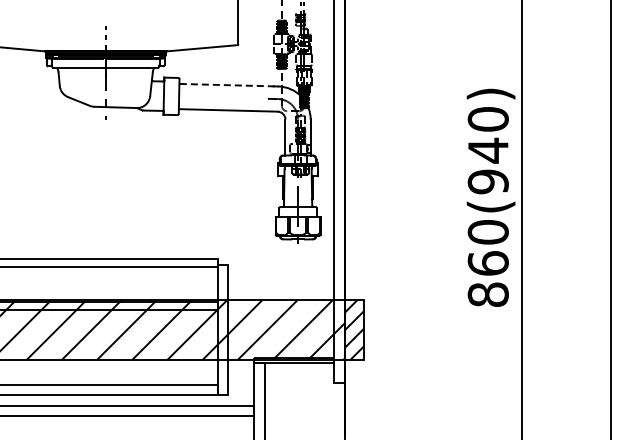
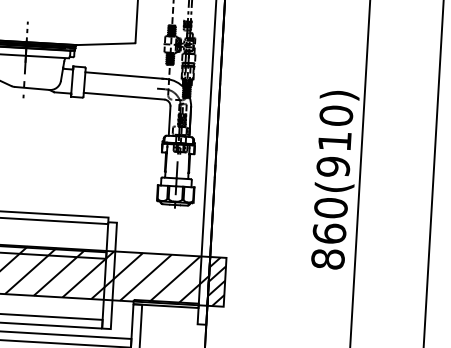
line: (227, 85) -> (124, 75), dashed -> solid
text: (488, 150) -> (334, 141), 860(940) -> 860(910)

